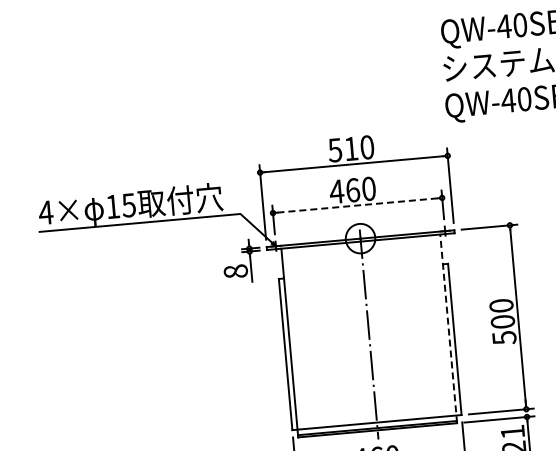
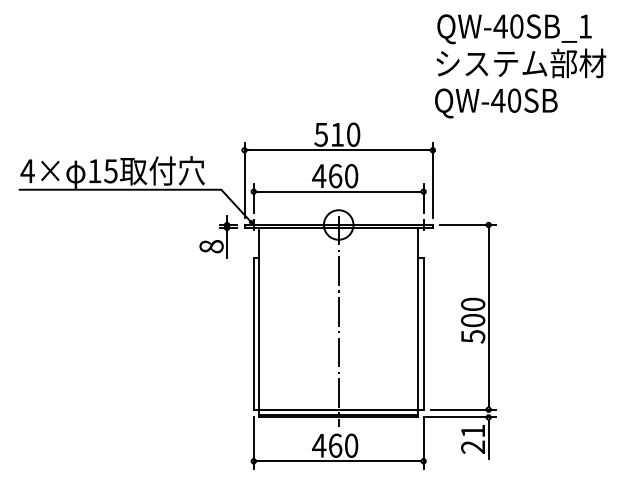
line: (357, 205) -> (338, 191), dashed -> solid
line: (448, 328) -> (418, 322), dashed -> solid

